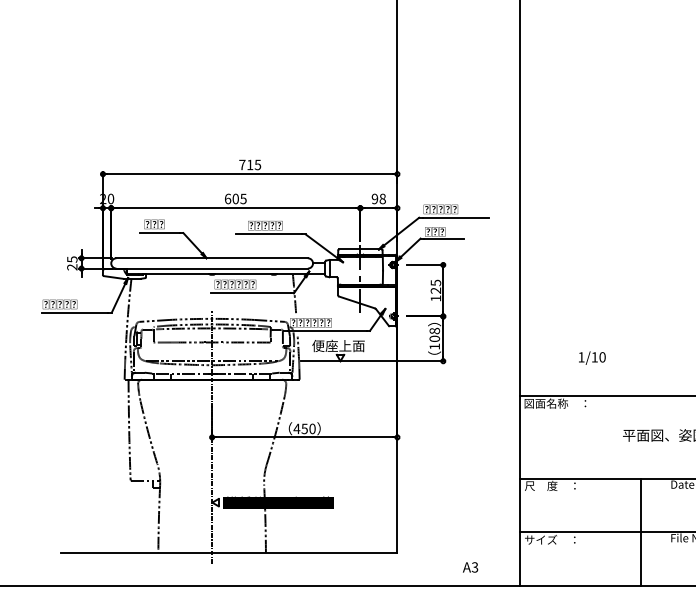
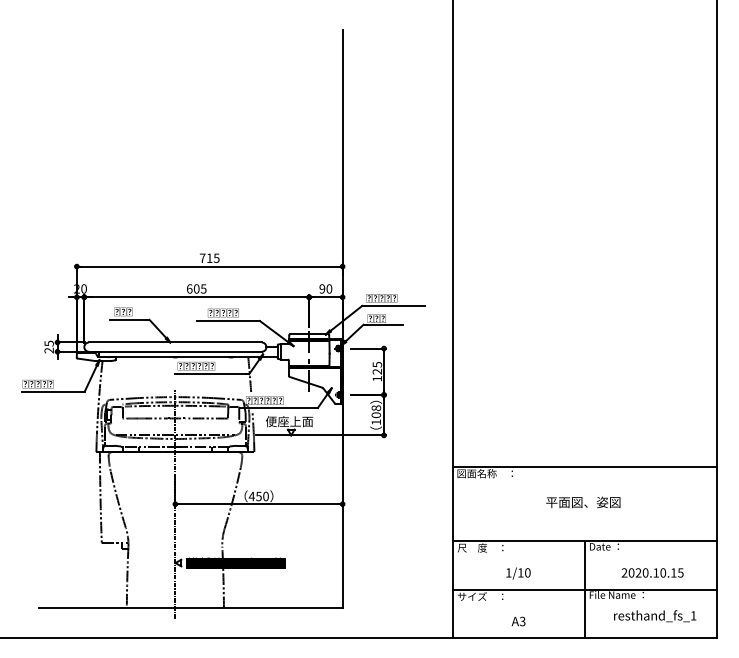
text: (382, 199) -> (329, 289), 98 -> 90
text: (592, 358) -> (518, 573), moved
line: (641, 531) -> (584, 589), moved
text: (470, 567) -> (518, 621), moved

